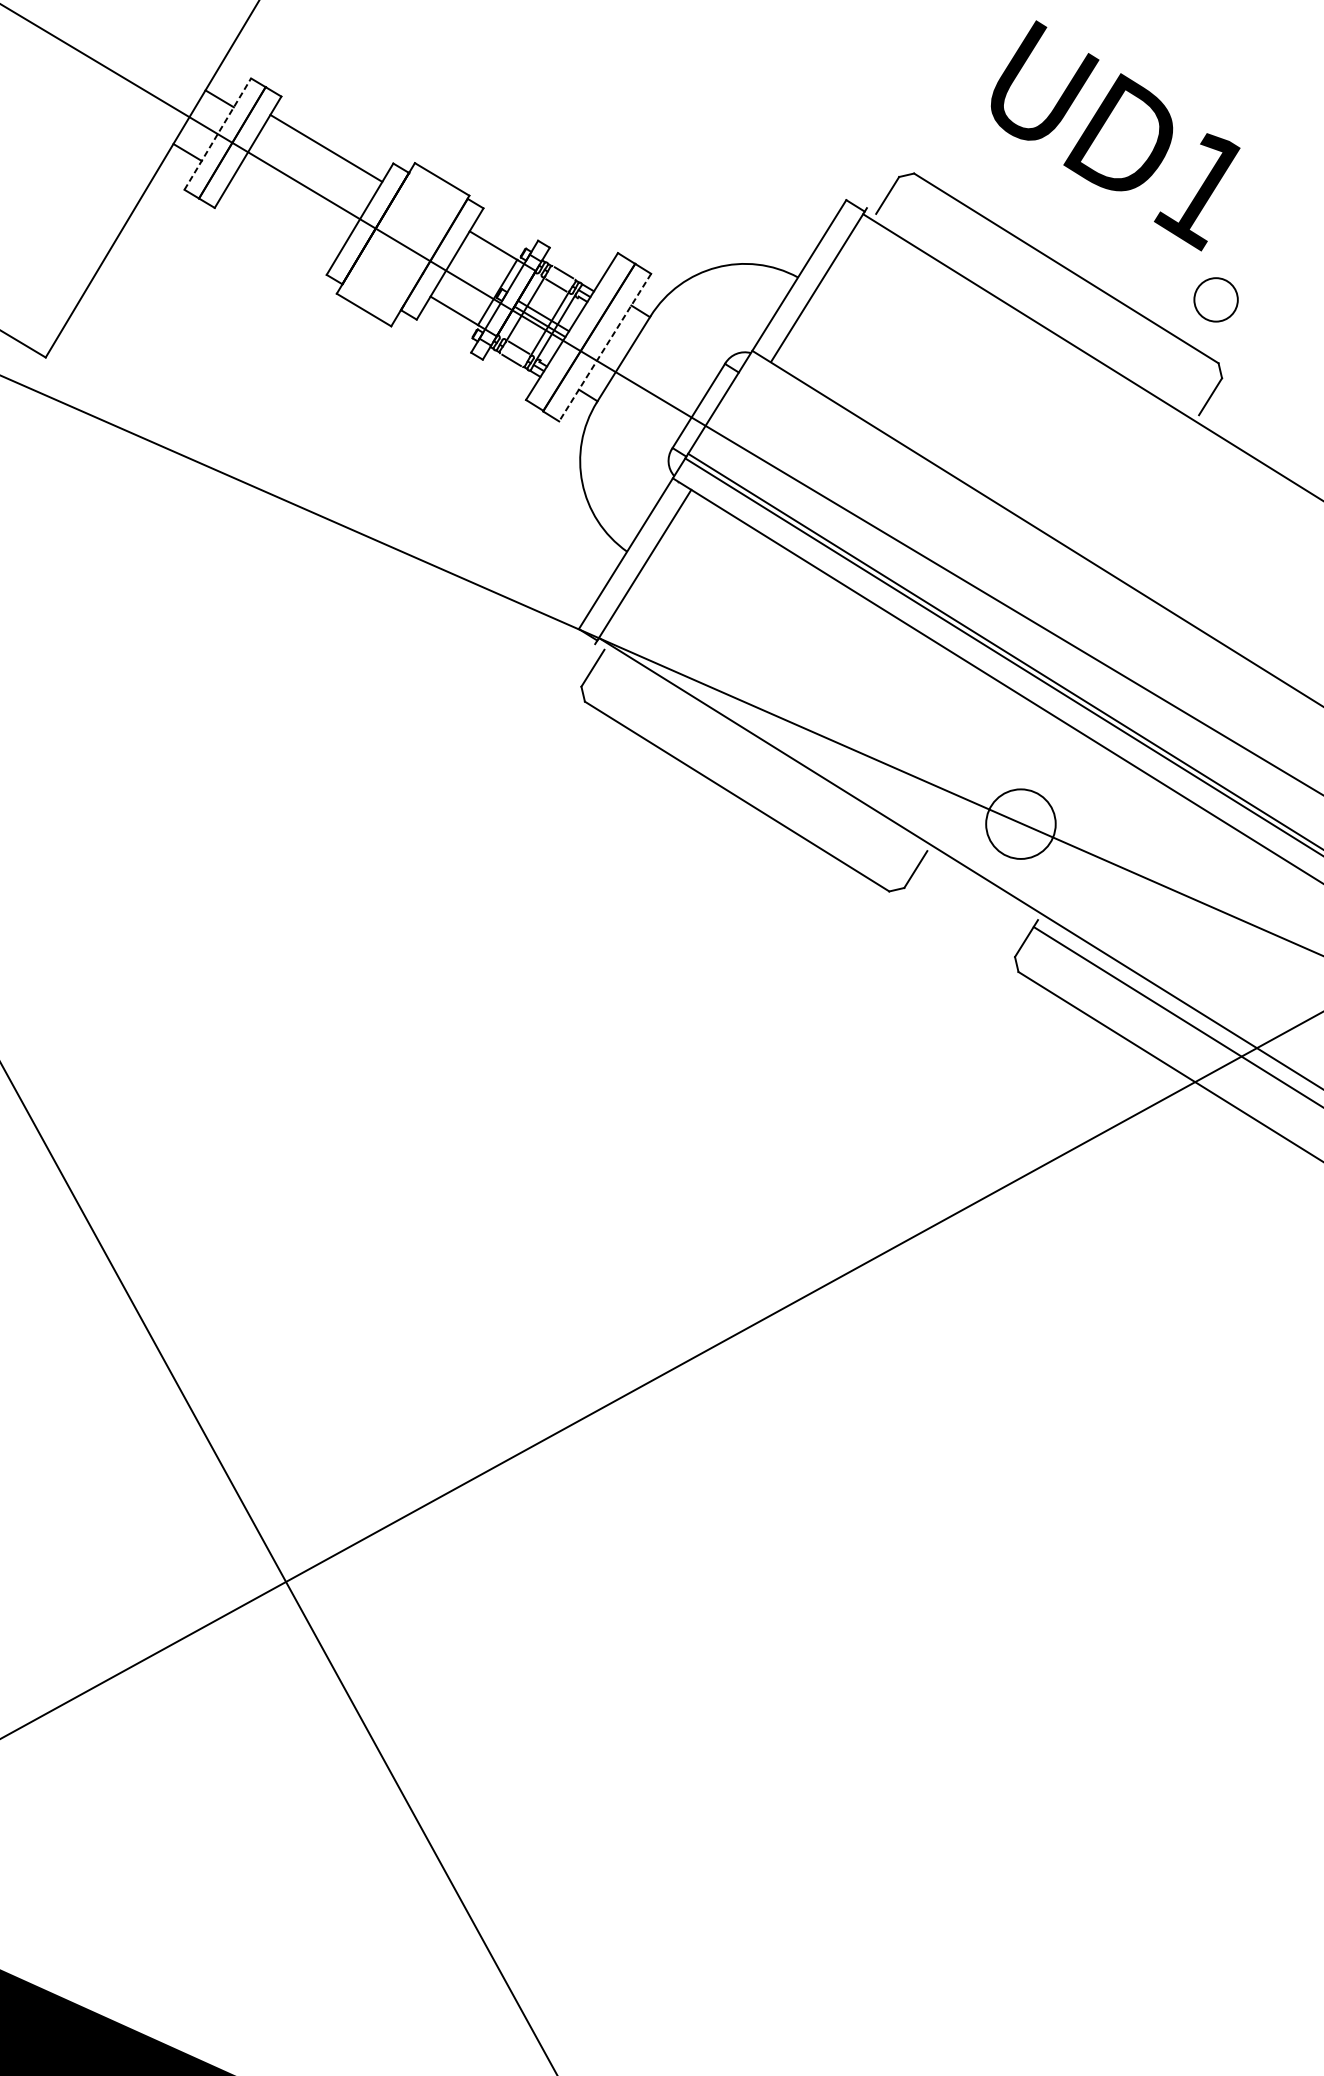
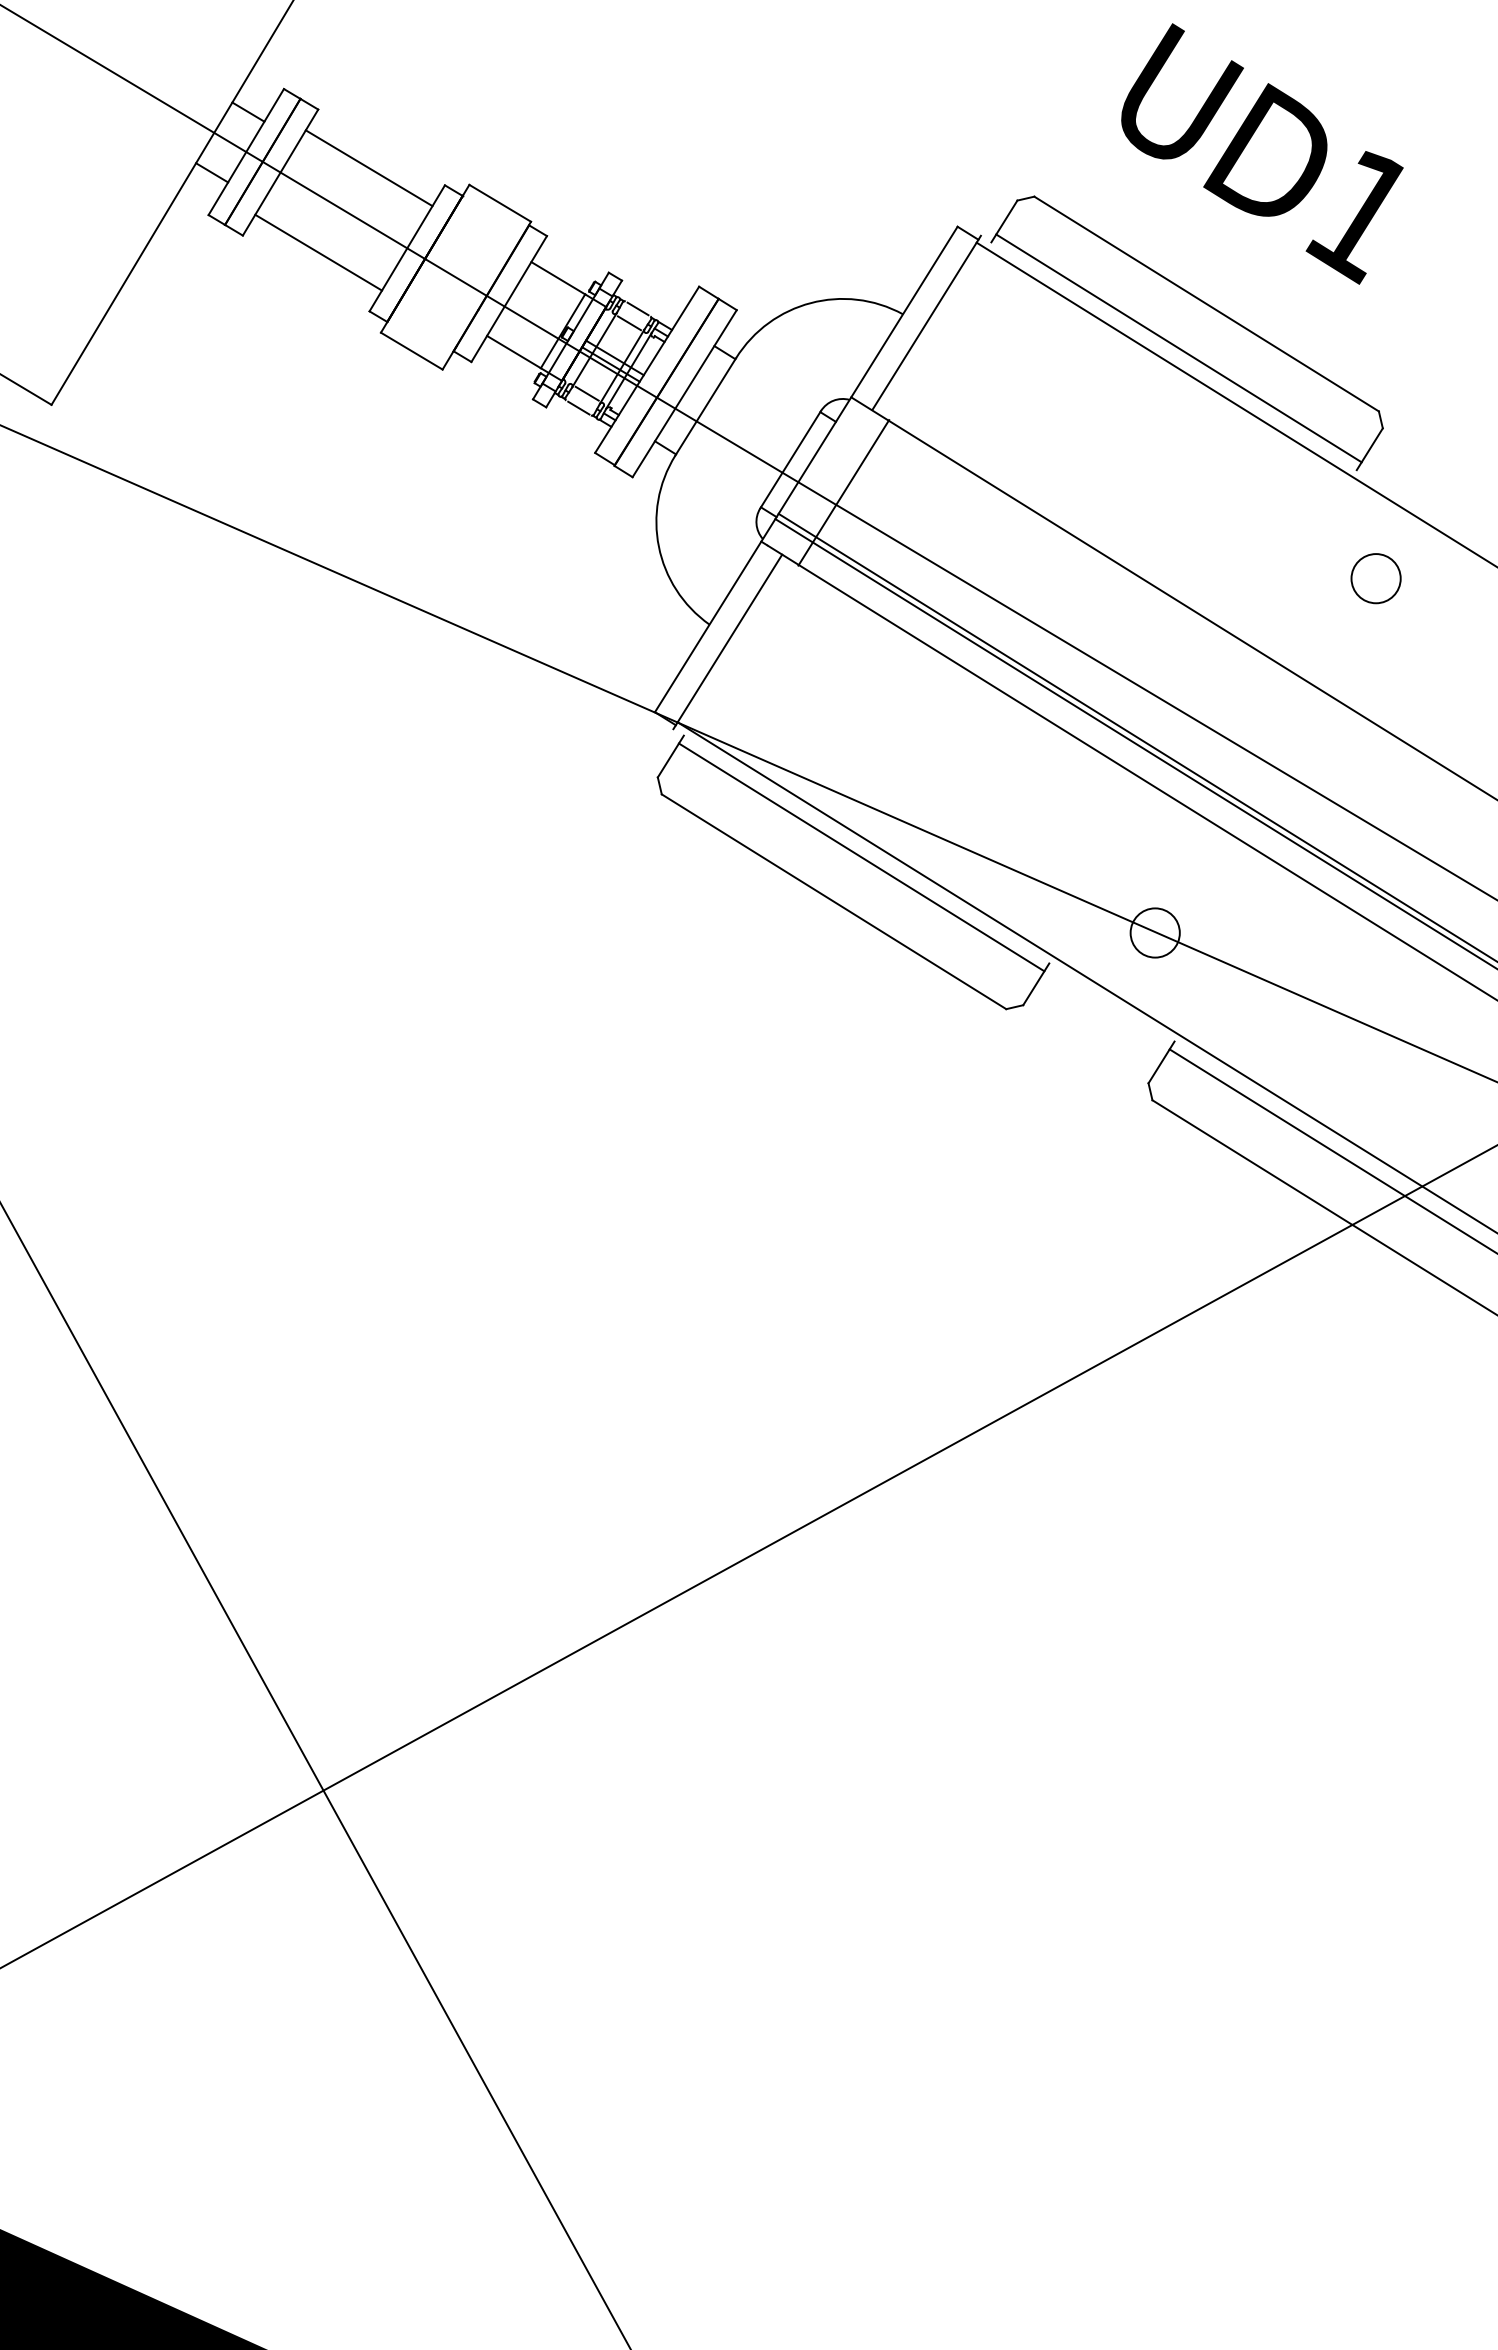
line: (217, 133) -> (246, 151), dashed -> solid
line: (281, 222) -> (318, 252), added
circle: (1215, 299) -> (1375, 578), moved
line: (1041, 307) -> (1178, 348), added
line: (605, 348) -> (684, 394), dashed -> solid
line: (745, 434) -> (843, 492), added
line: (761, 757) -> (861, 857), added
circle: (1020, 823) -> (1154, 932), size x0.62

